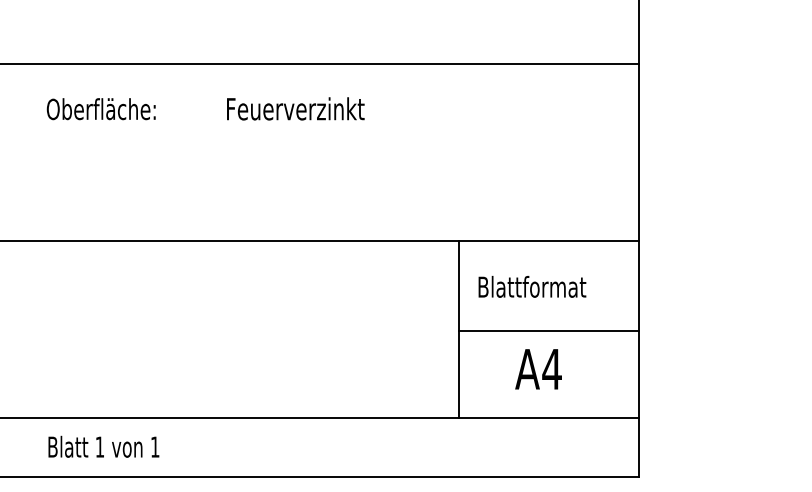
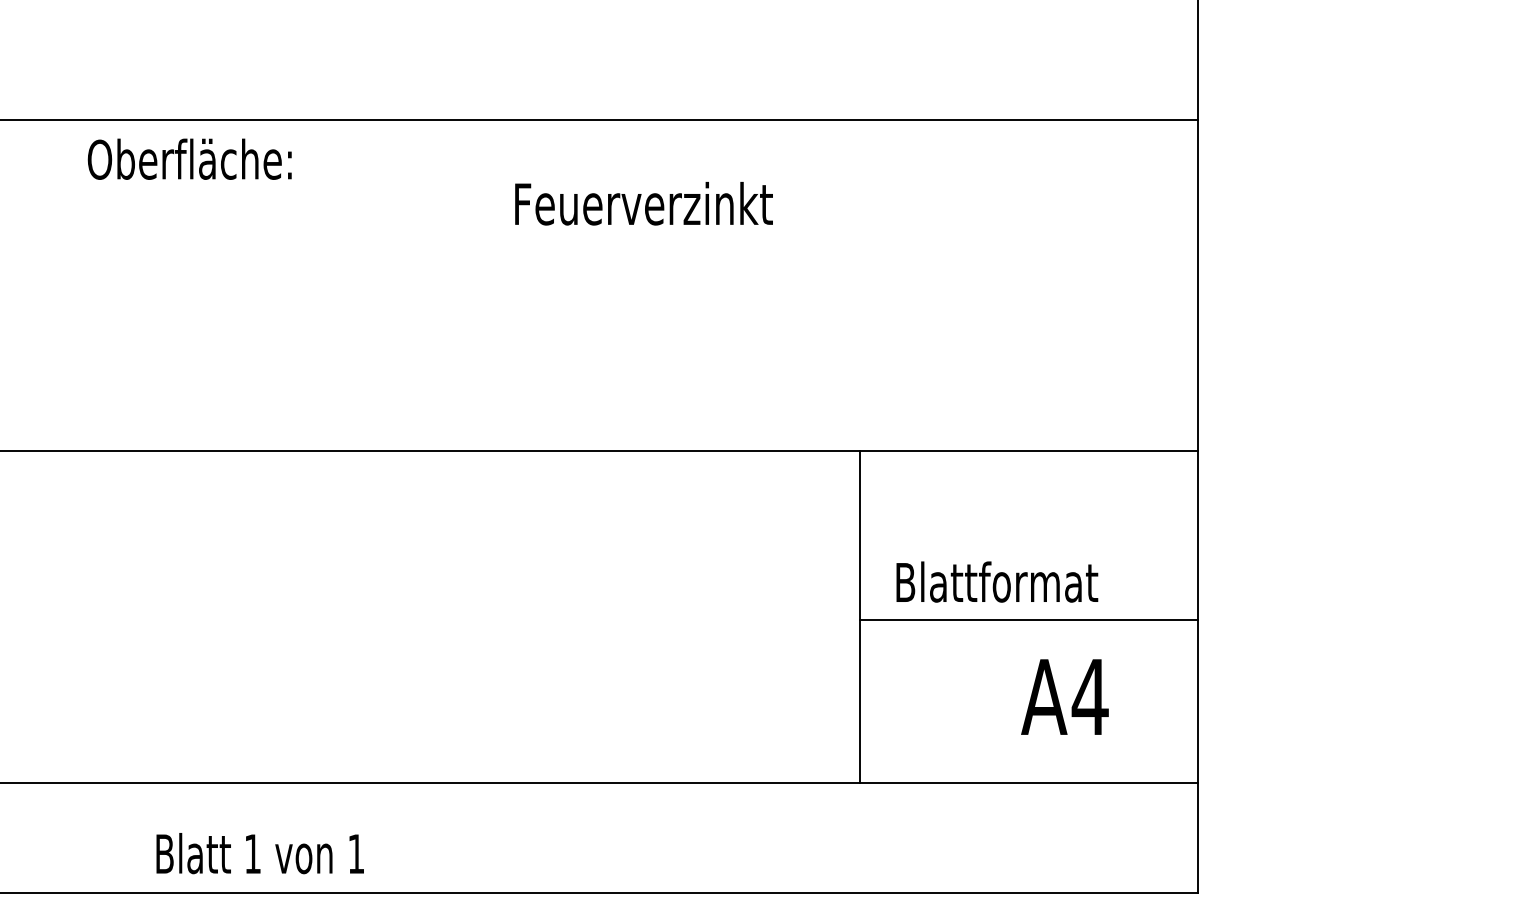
text: (295, 108) -> (643, 202), moved
text: (100, 109) -> (188, 159), moved
text: (532, 286) -> (997, 581), moved
text: (538, 369) -> (1064, 697), moved
text: (103, 446) -> (259, 852), moved

